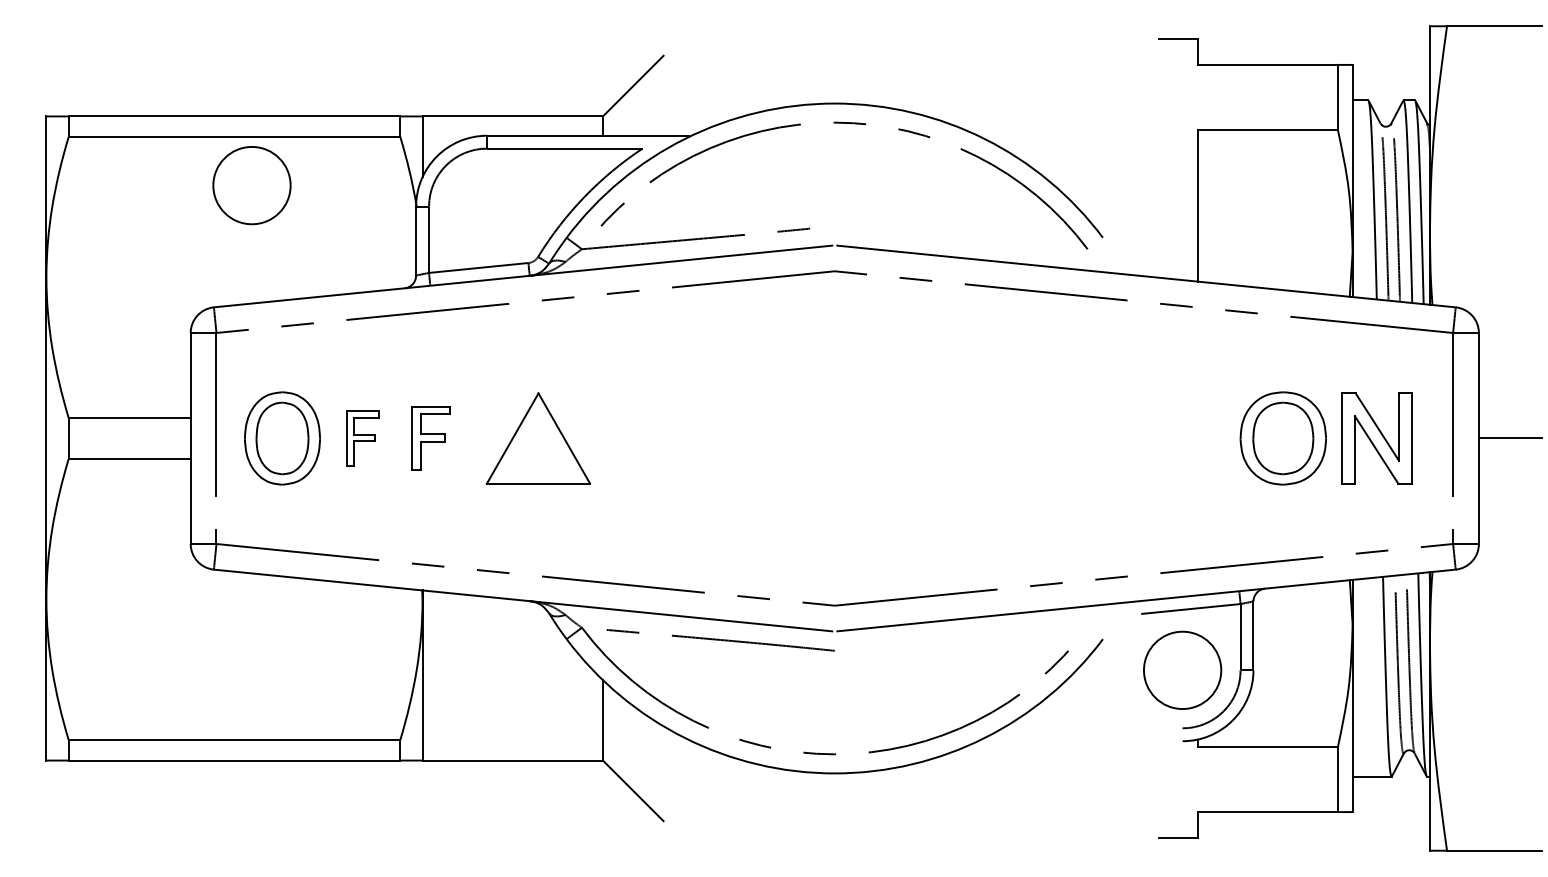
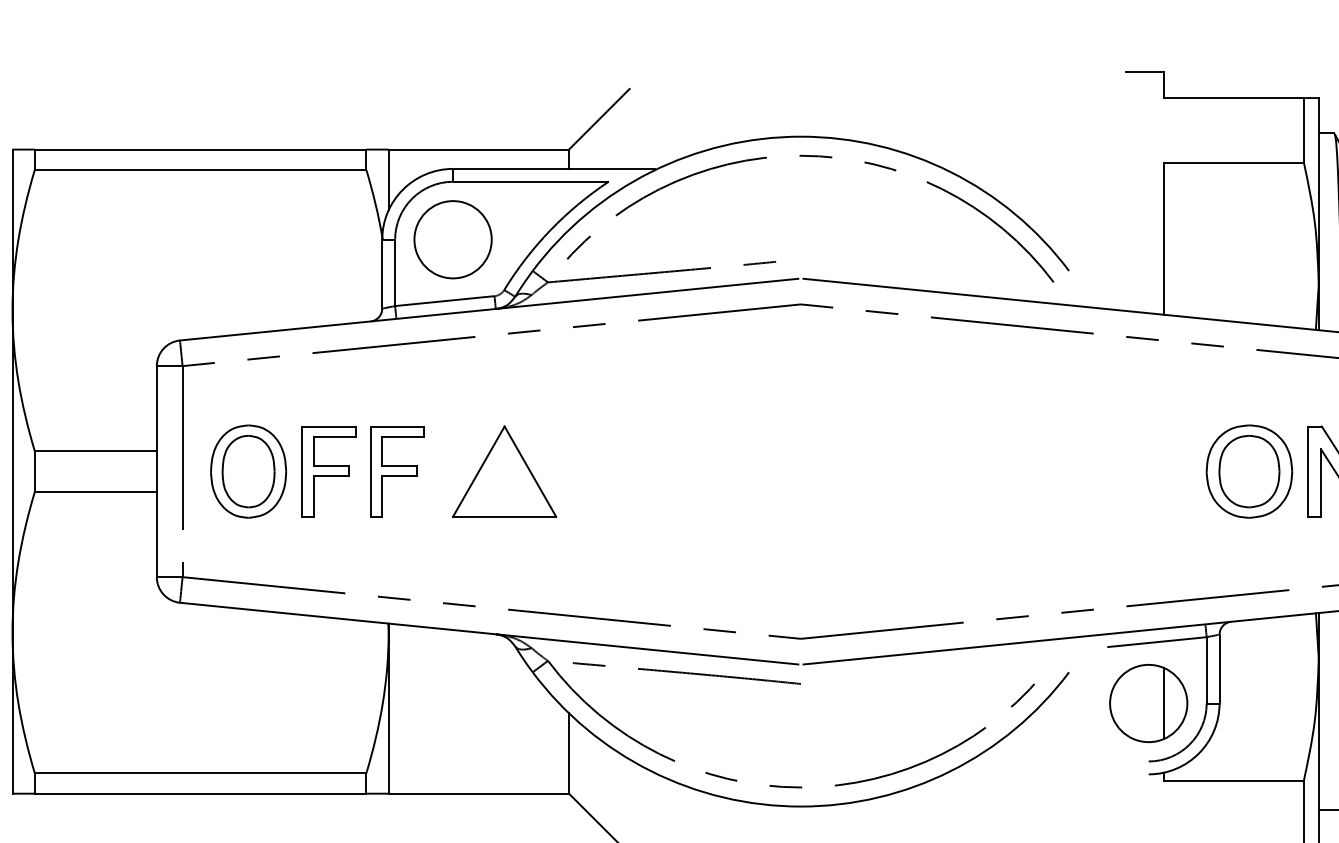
circle: (251, 185) -> (452, 239), moved
part: (362, 438) -> (328, 471), size x1.67
part: (430, 438) -> (396, 471), size x1.43
line: (1198, 669) -> (1164, 702), added

